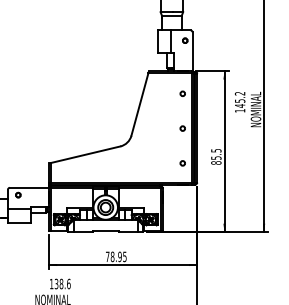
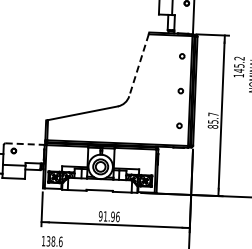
line: (139, 104) -> (138, 65), solid -> dashed
text: (216, 150) -> (213, 114), 85.5 -> 85.7
line: (29, 187) -> (25, 143), solid -> dashed
text: (115, 256) -> (108, 216), 78.95 -> 91.96

